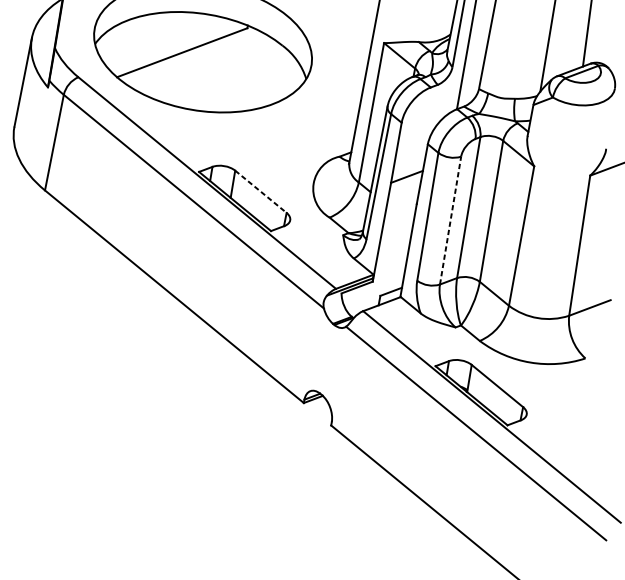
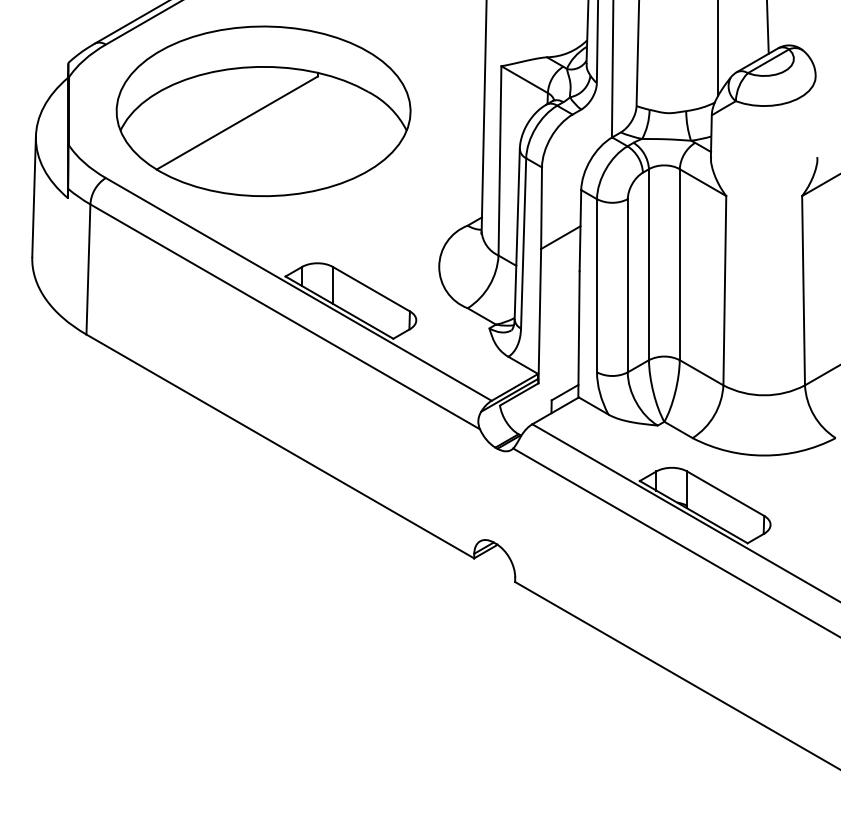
line: (260, 192) -> (371, 289), dashed -> solid
line: (450, 220) -> (627, 285), dashed -> solid

